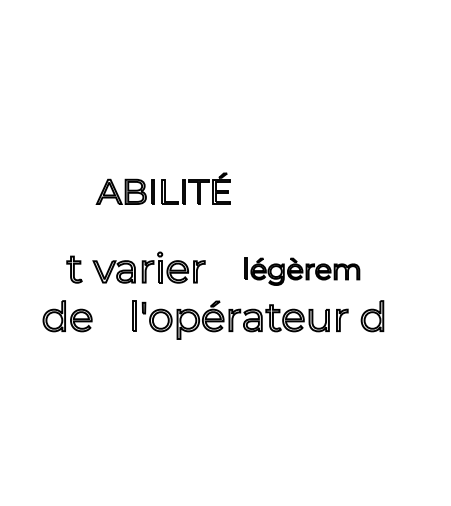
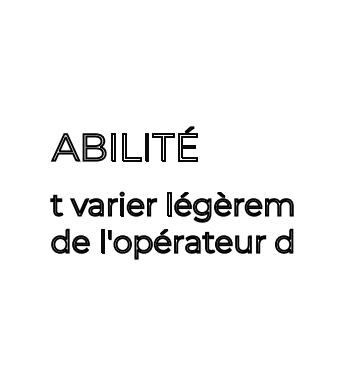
part: (163, 188) -> (124, 143), size x1.43
part: (302, 272) -> (230, 207), size x1.43
part: (67, 315) -> (70, 240), moved

